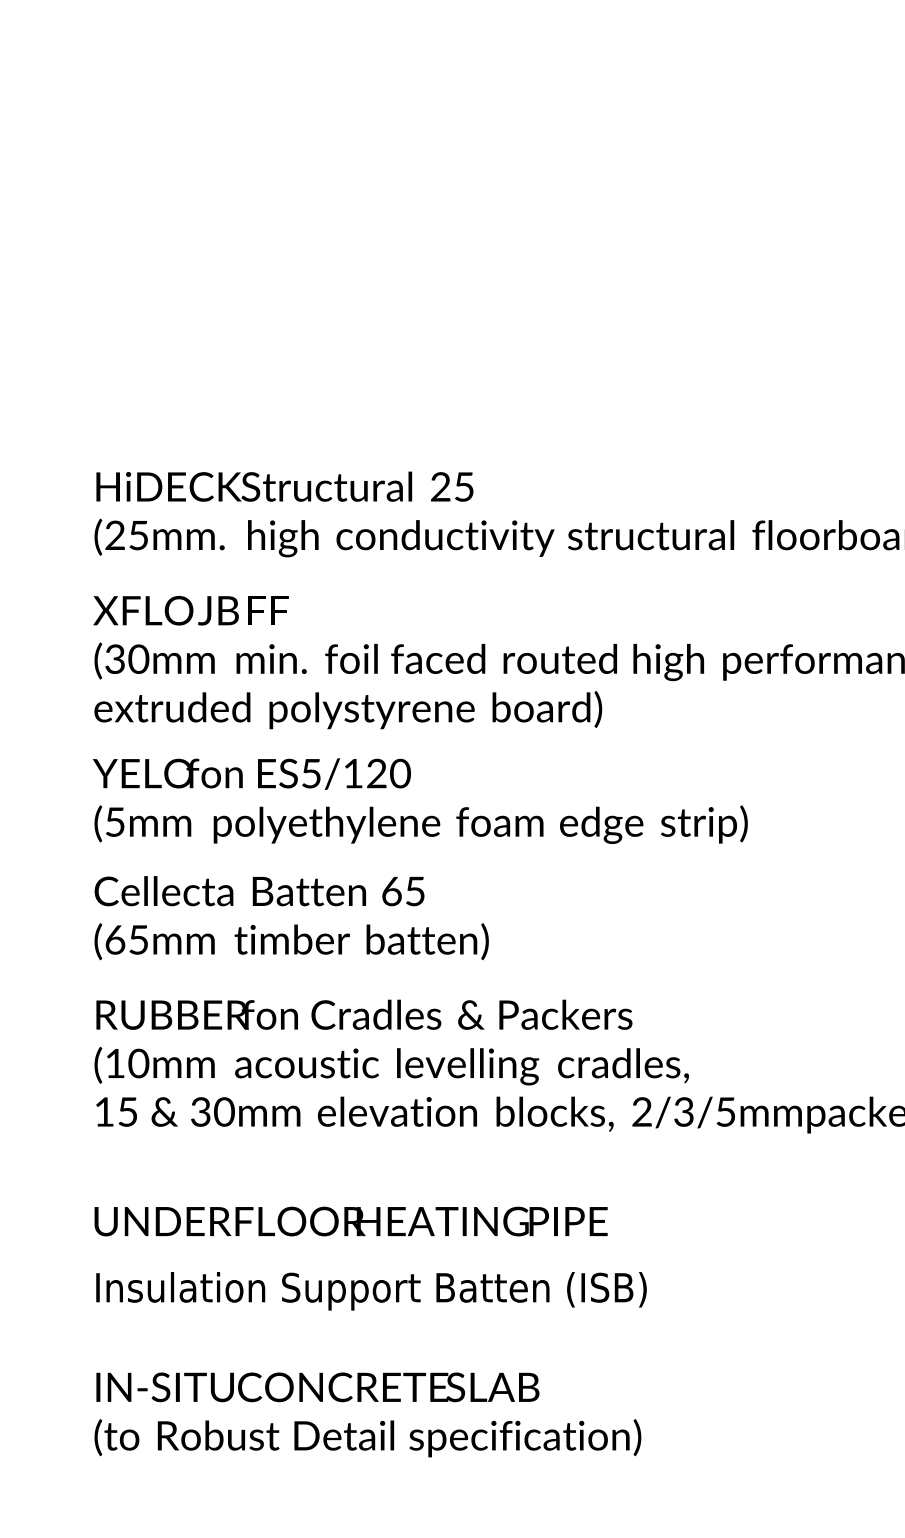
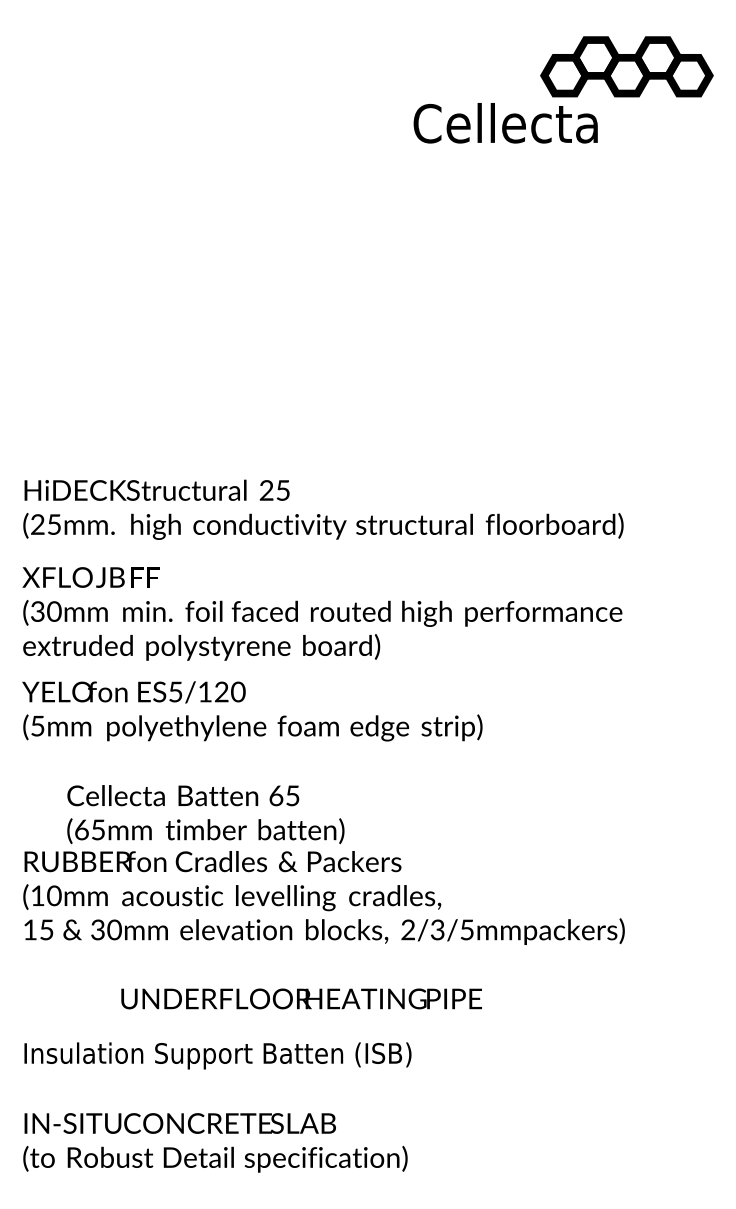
text: (291, 917) -> (205, 814), moved
text: (350, 1220) -> (301, 998), moved

